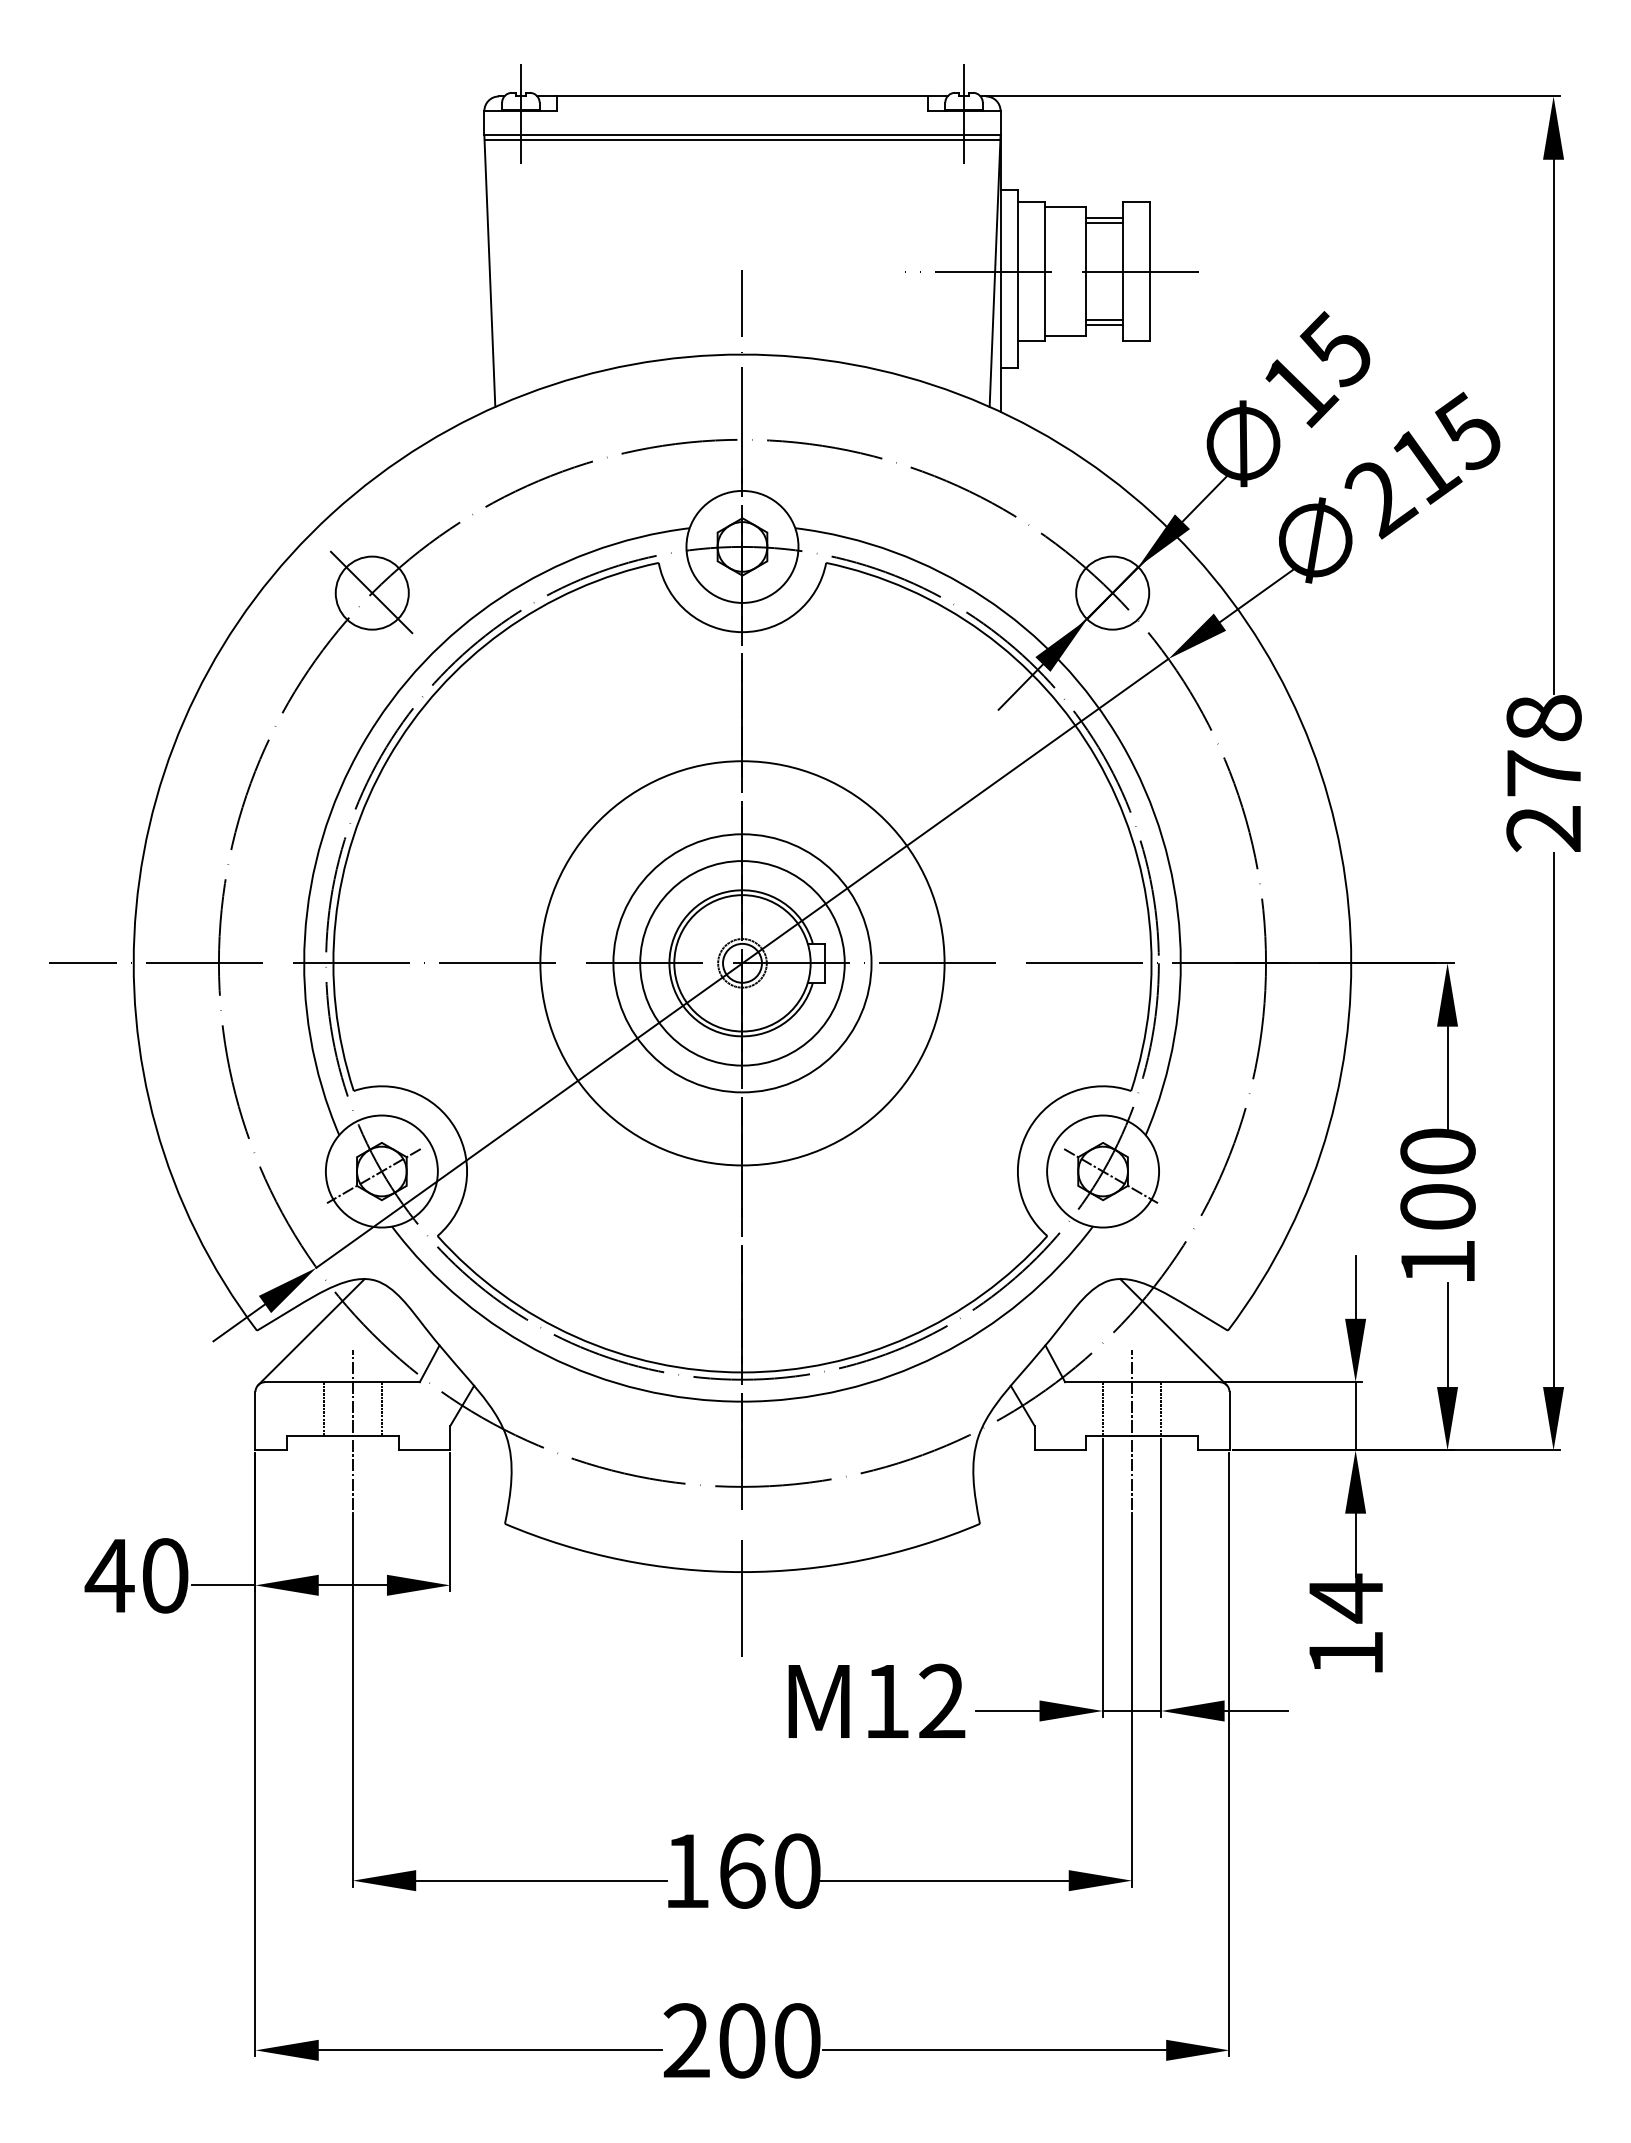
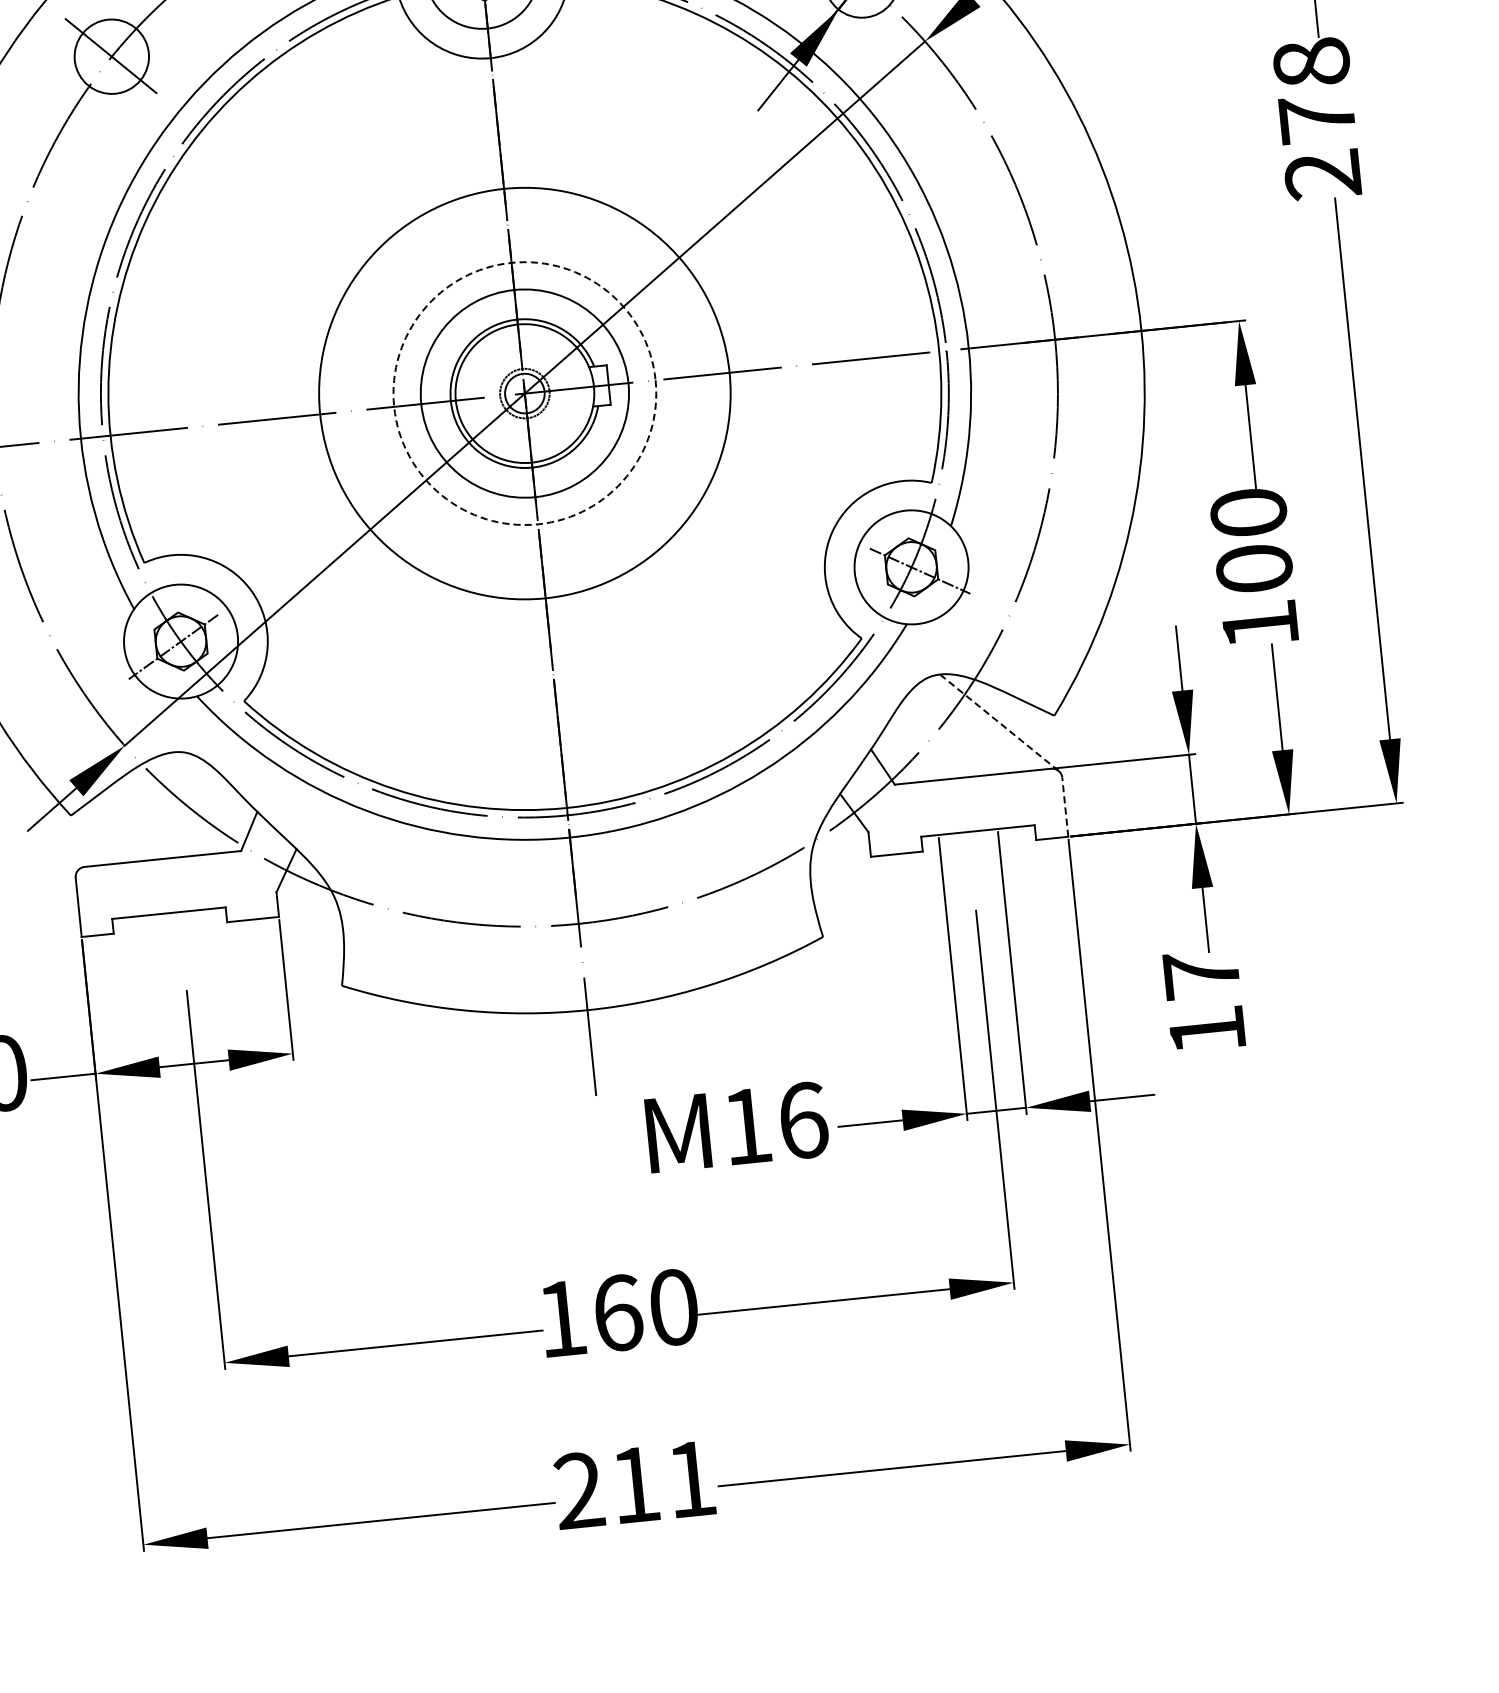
circle: (742, 963) -> (524, 393), solid -> dashed
line: (1173, 1331) -> (999, 722), solid -> dashed
line: (311, 1332) -> (126, 811), removed
line: (323, 1408) -> (146, 887), removed
line: (382, 1408) -> (206, 881), removed
line: (1102, 1408) -> (935, 807), removed
line: (1161, 1408) -> (995, 801), removed
line: (1229, 1420) -> (1065, 806), solid -> dashed
line: (352, 1429) -> (177, 905), removed
line: (1132, 1429) -> (967, 825), removed
text: (1345, 1598) -> (1201, 974), 14 -> 17
text: (942, 1701) -> (803, 1120), M12 -> M16
text: (769, 2040) -> (663, 1481), 200 -> 211

